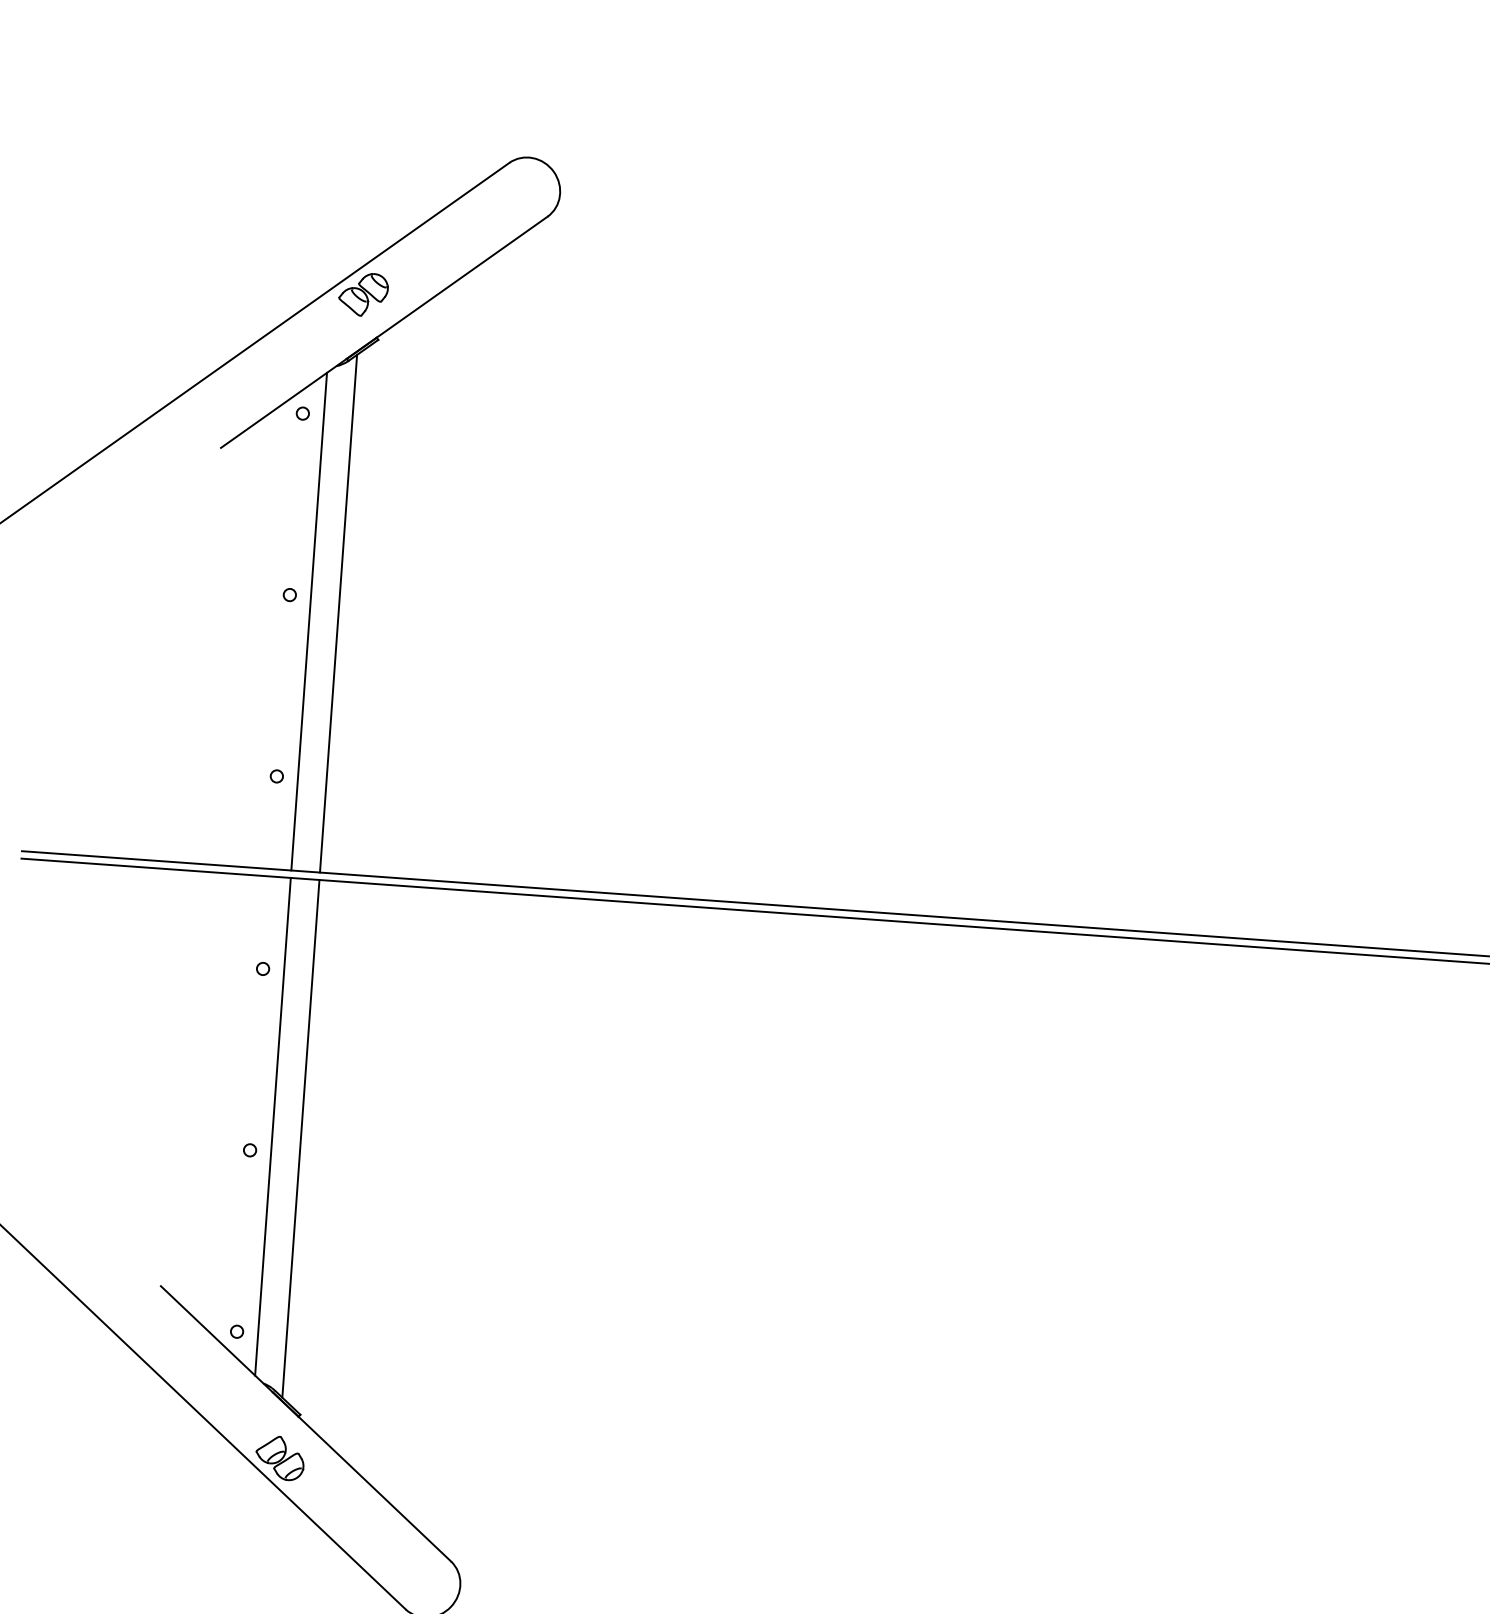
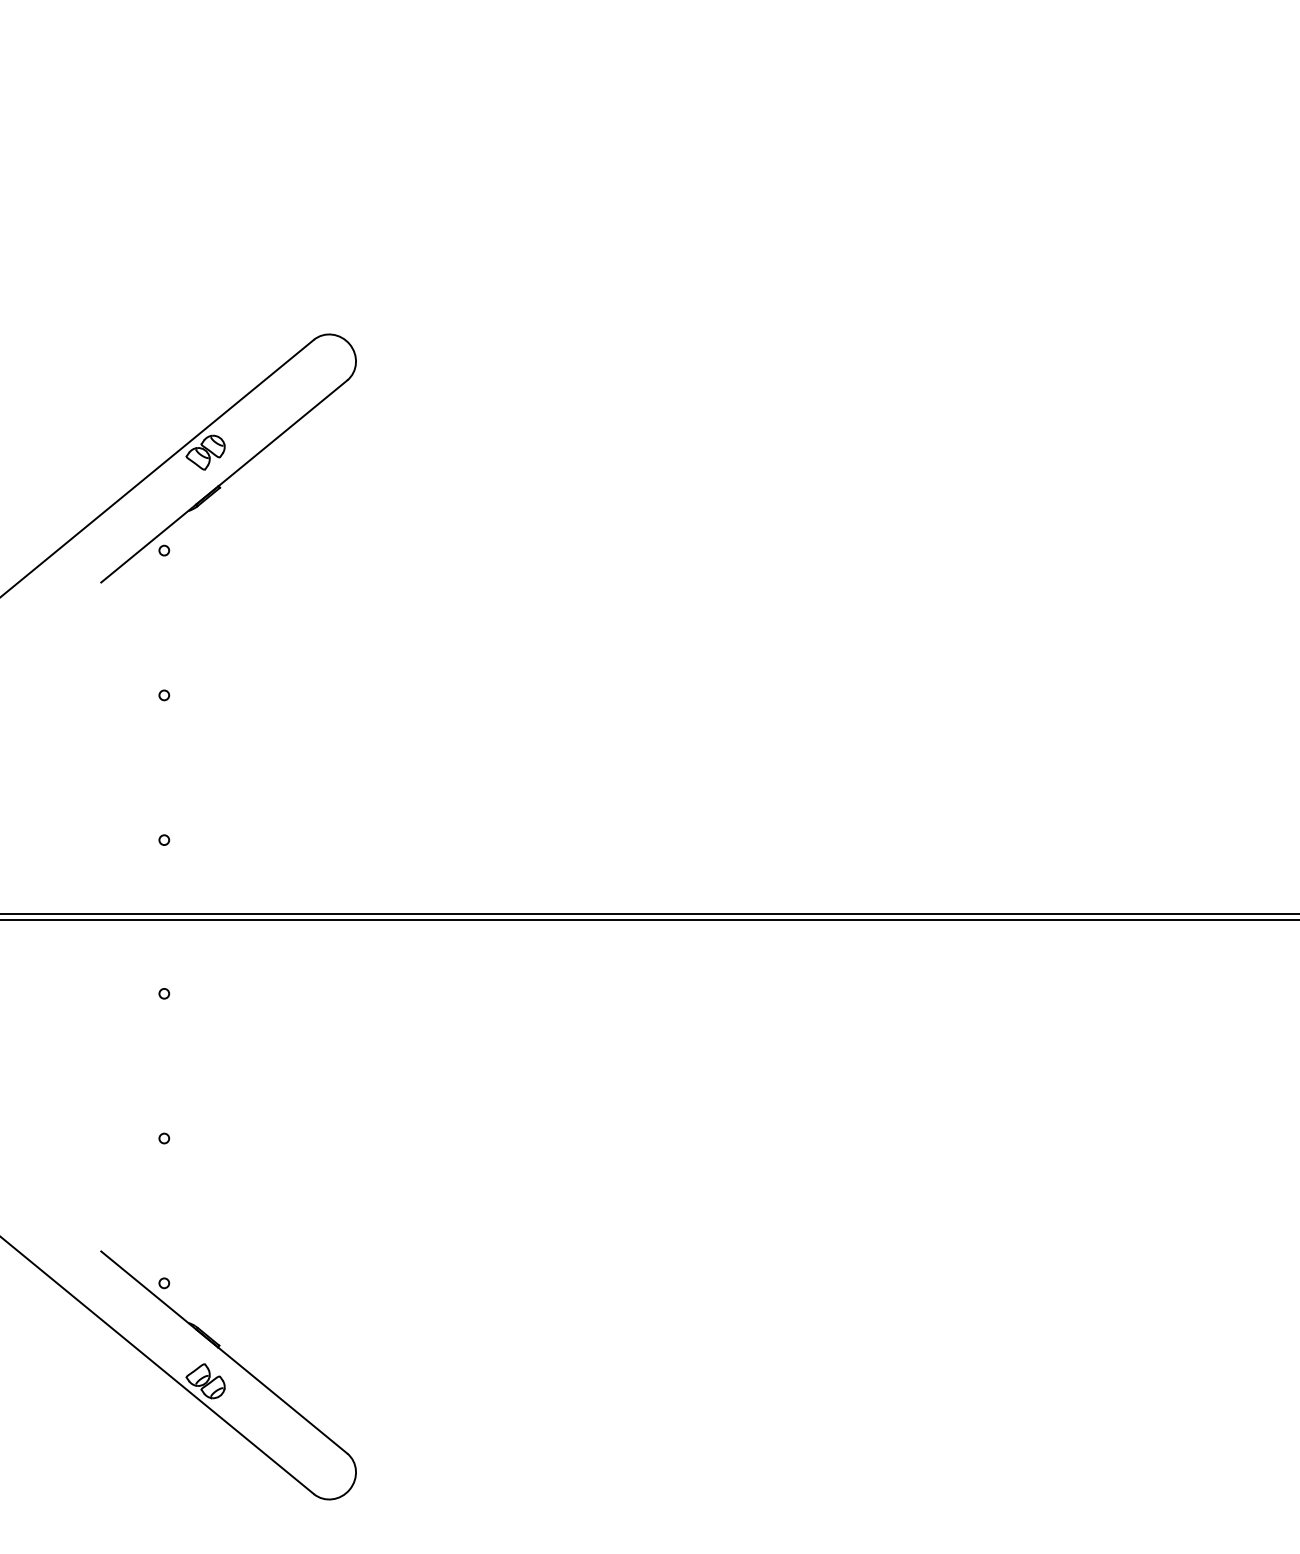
line: (339, 613) -> (204, 707), removed
line: (309, 621) -> (181, 715), removed
line: (273, 1126) -> (181, 1118), removed
line: (301, 1138) -> (204, 1126), removed

